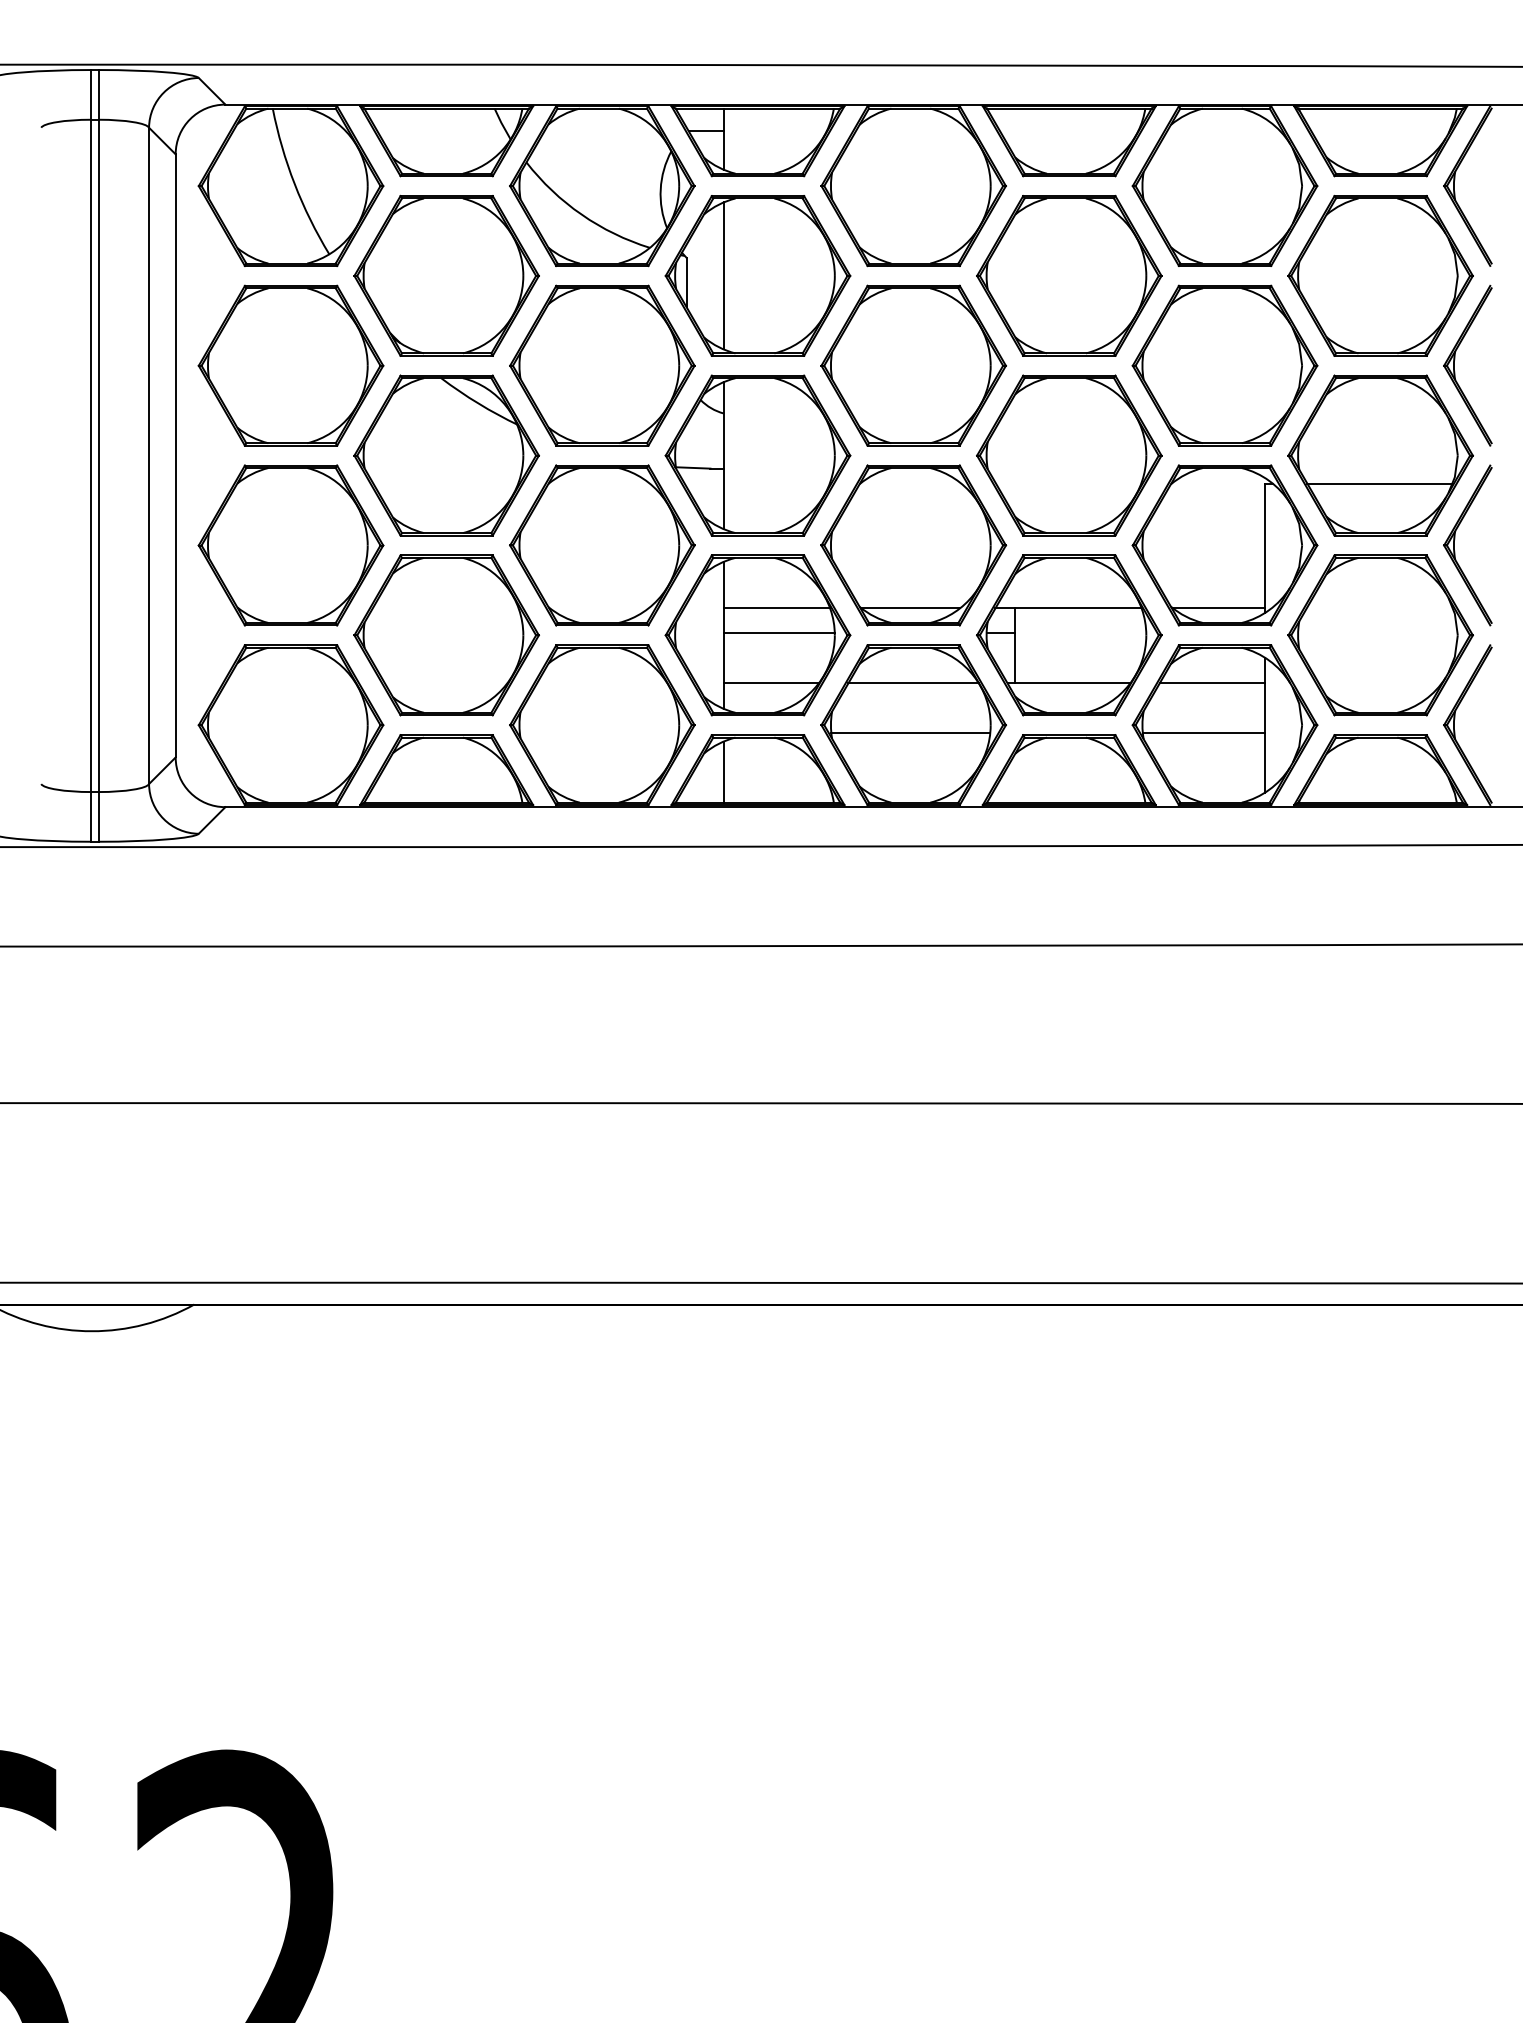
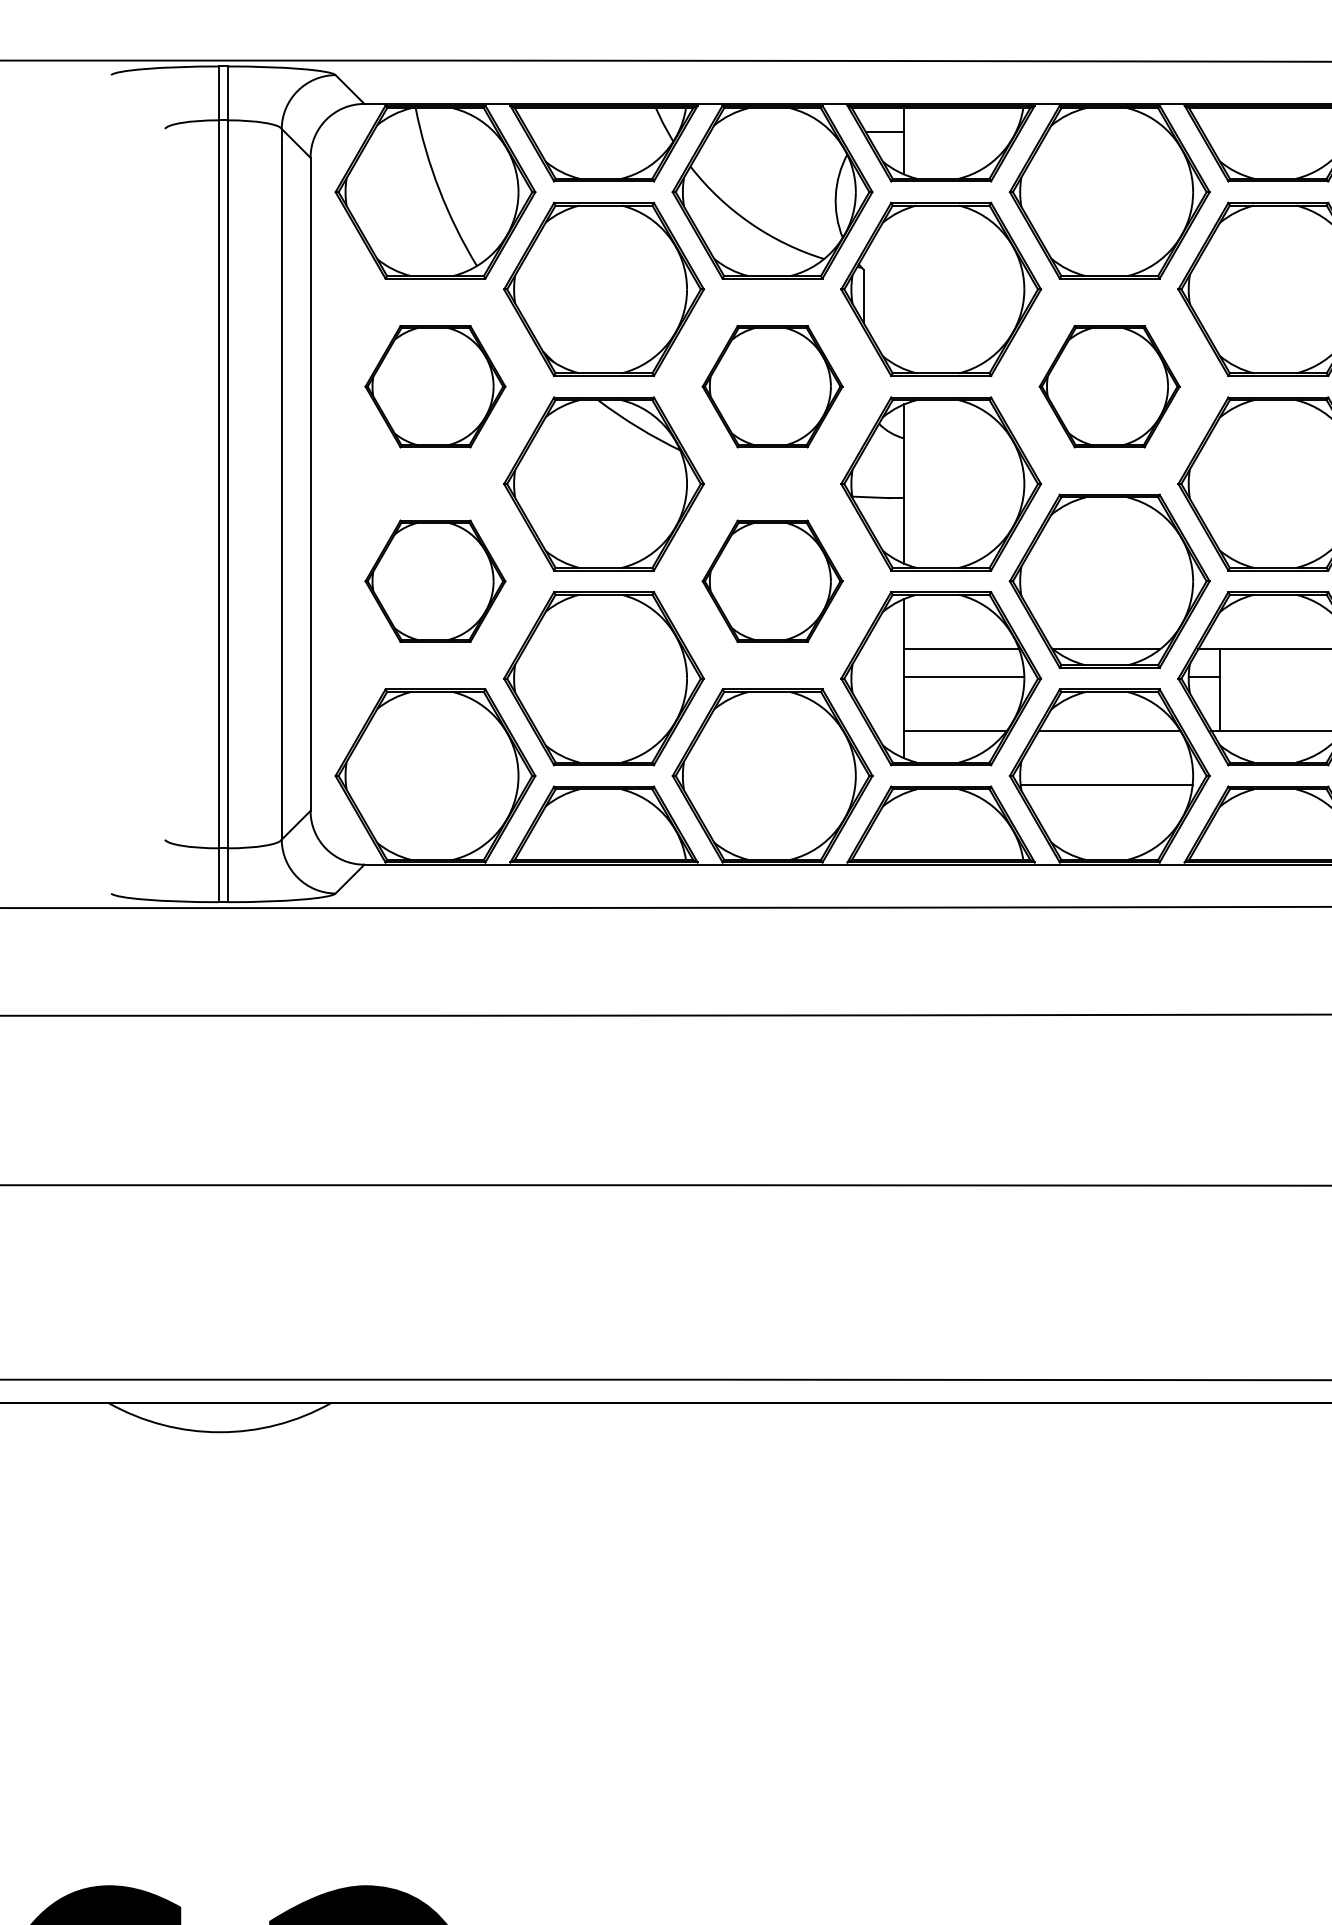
line: (723, 275) -> (903, 288), removed
part: (290, 365) -> (434, 386), size x0.7
part: (602, 365) -> (772, 386), size x0.7
part: (913, 365) -> (1109, 386), size x0.7
part: (290, 545) -> (434, 581), size x0.7
part: (602, 545) -> (772, 581), size x0.7
line: (723, 771) -> (903, 826), removed

